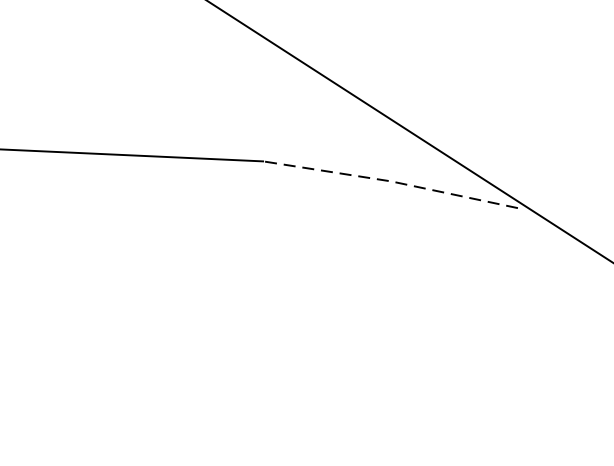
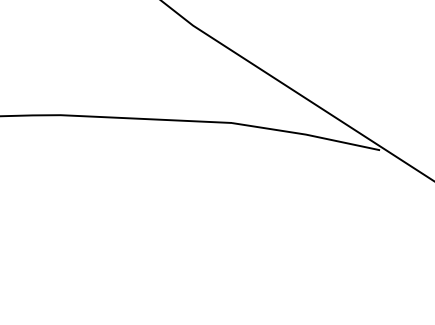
line: (391, 181) -> (306, 134), dashed -> solid

